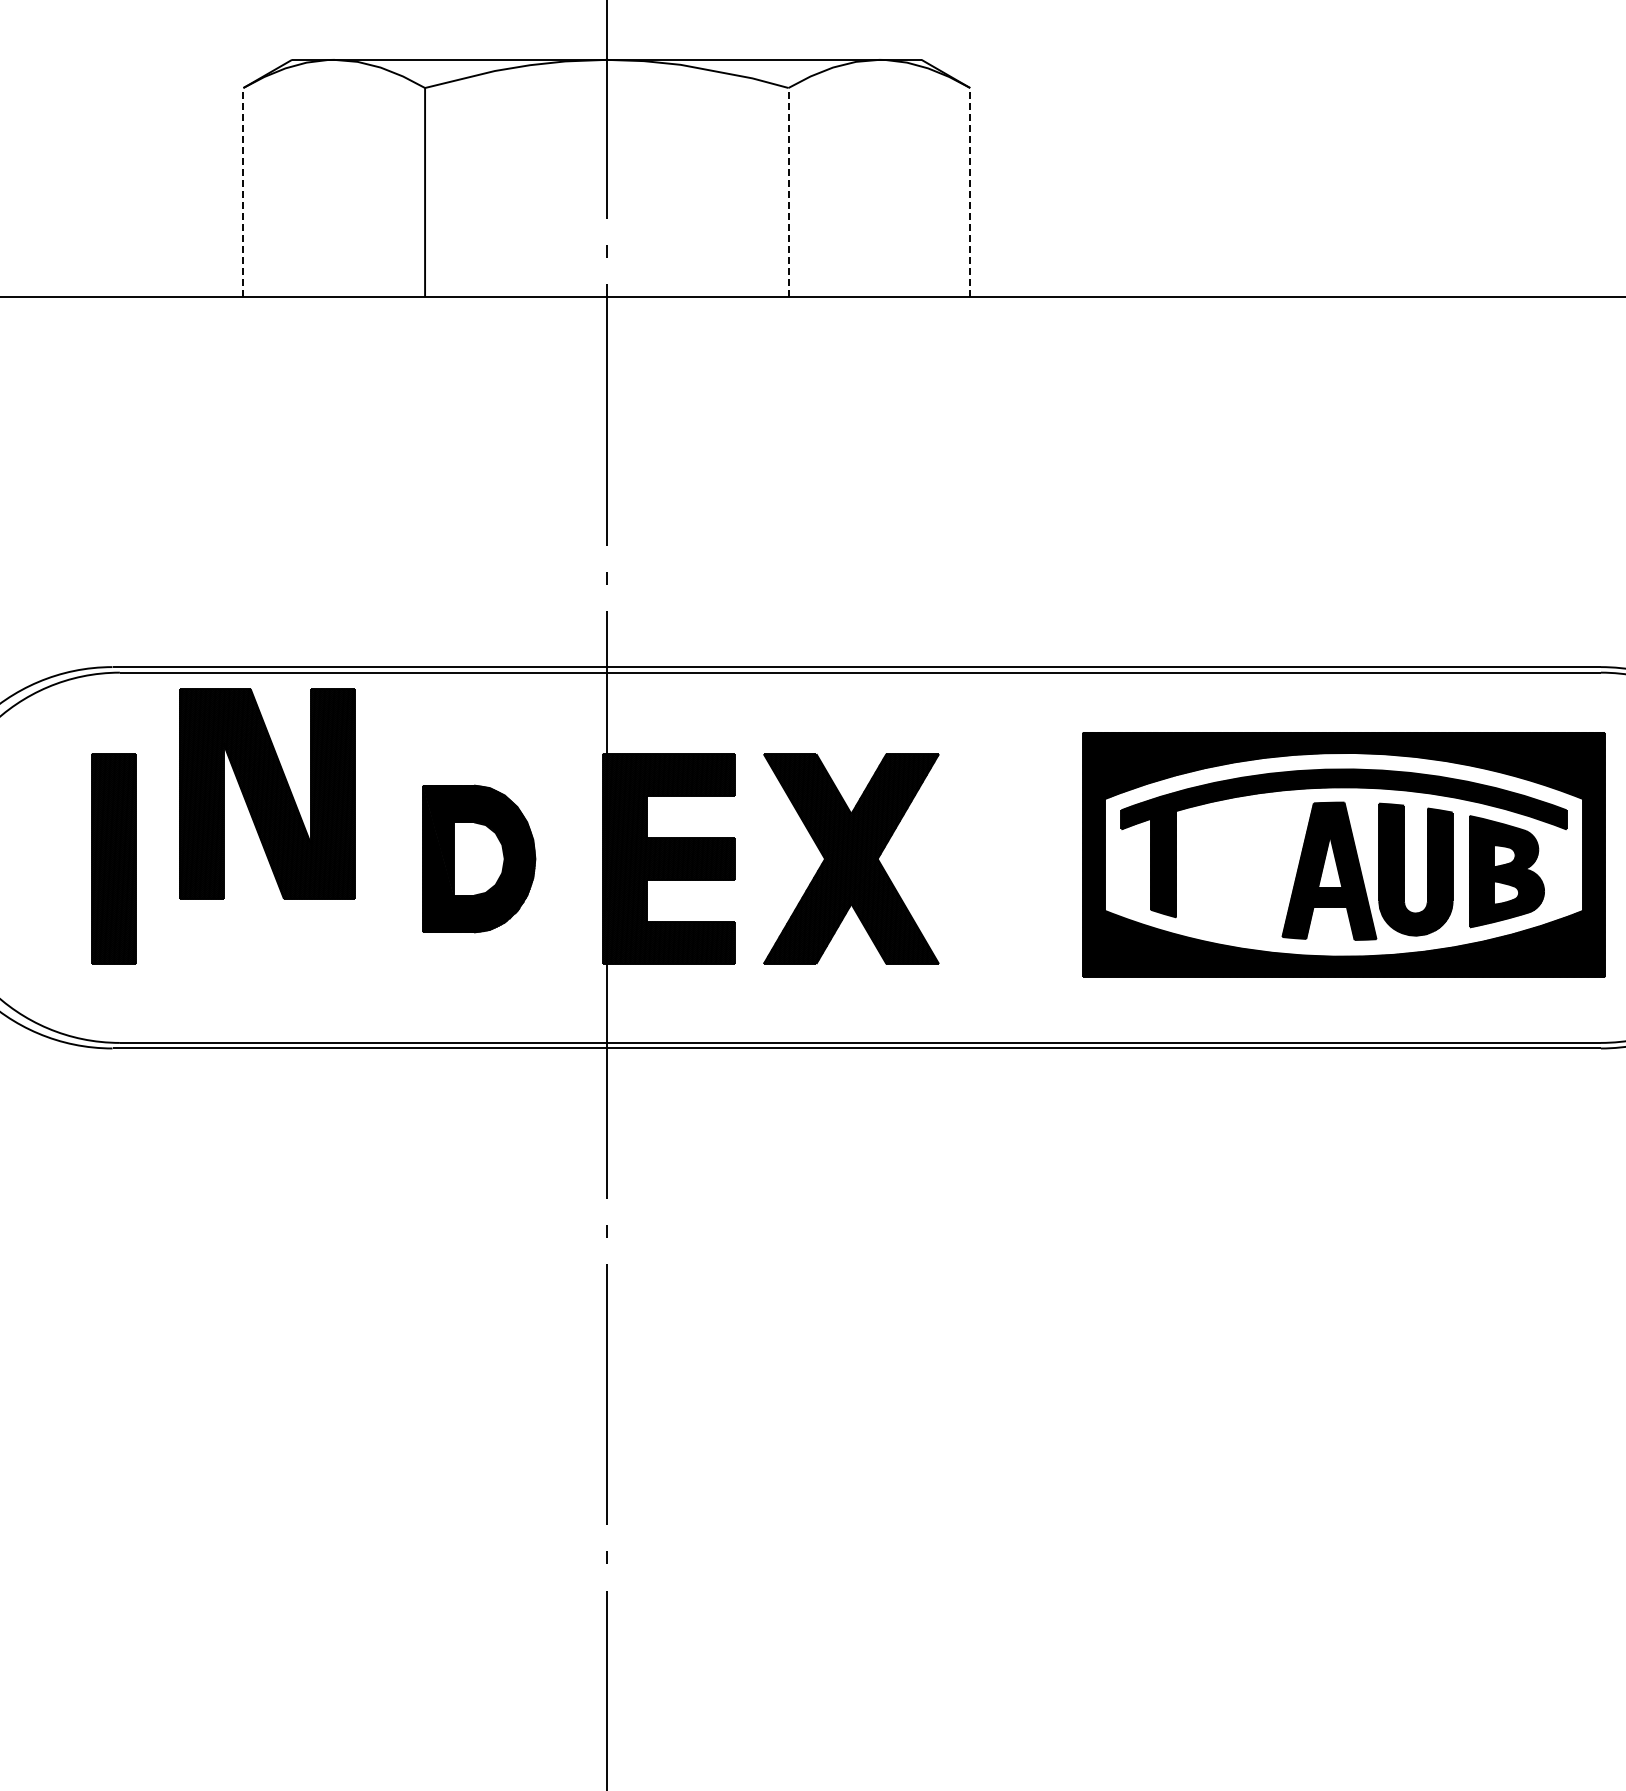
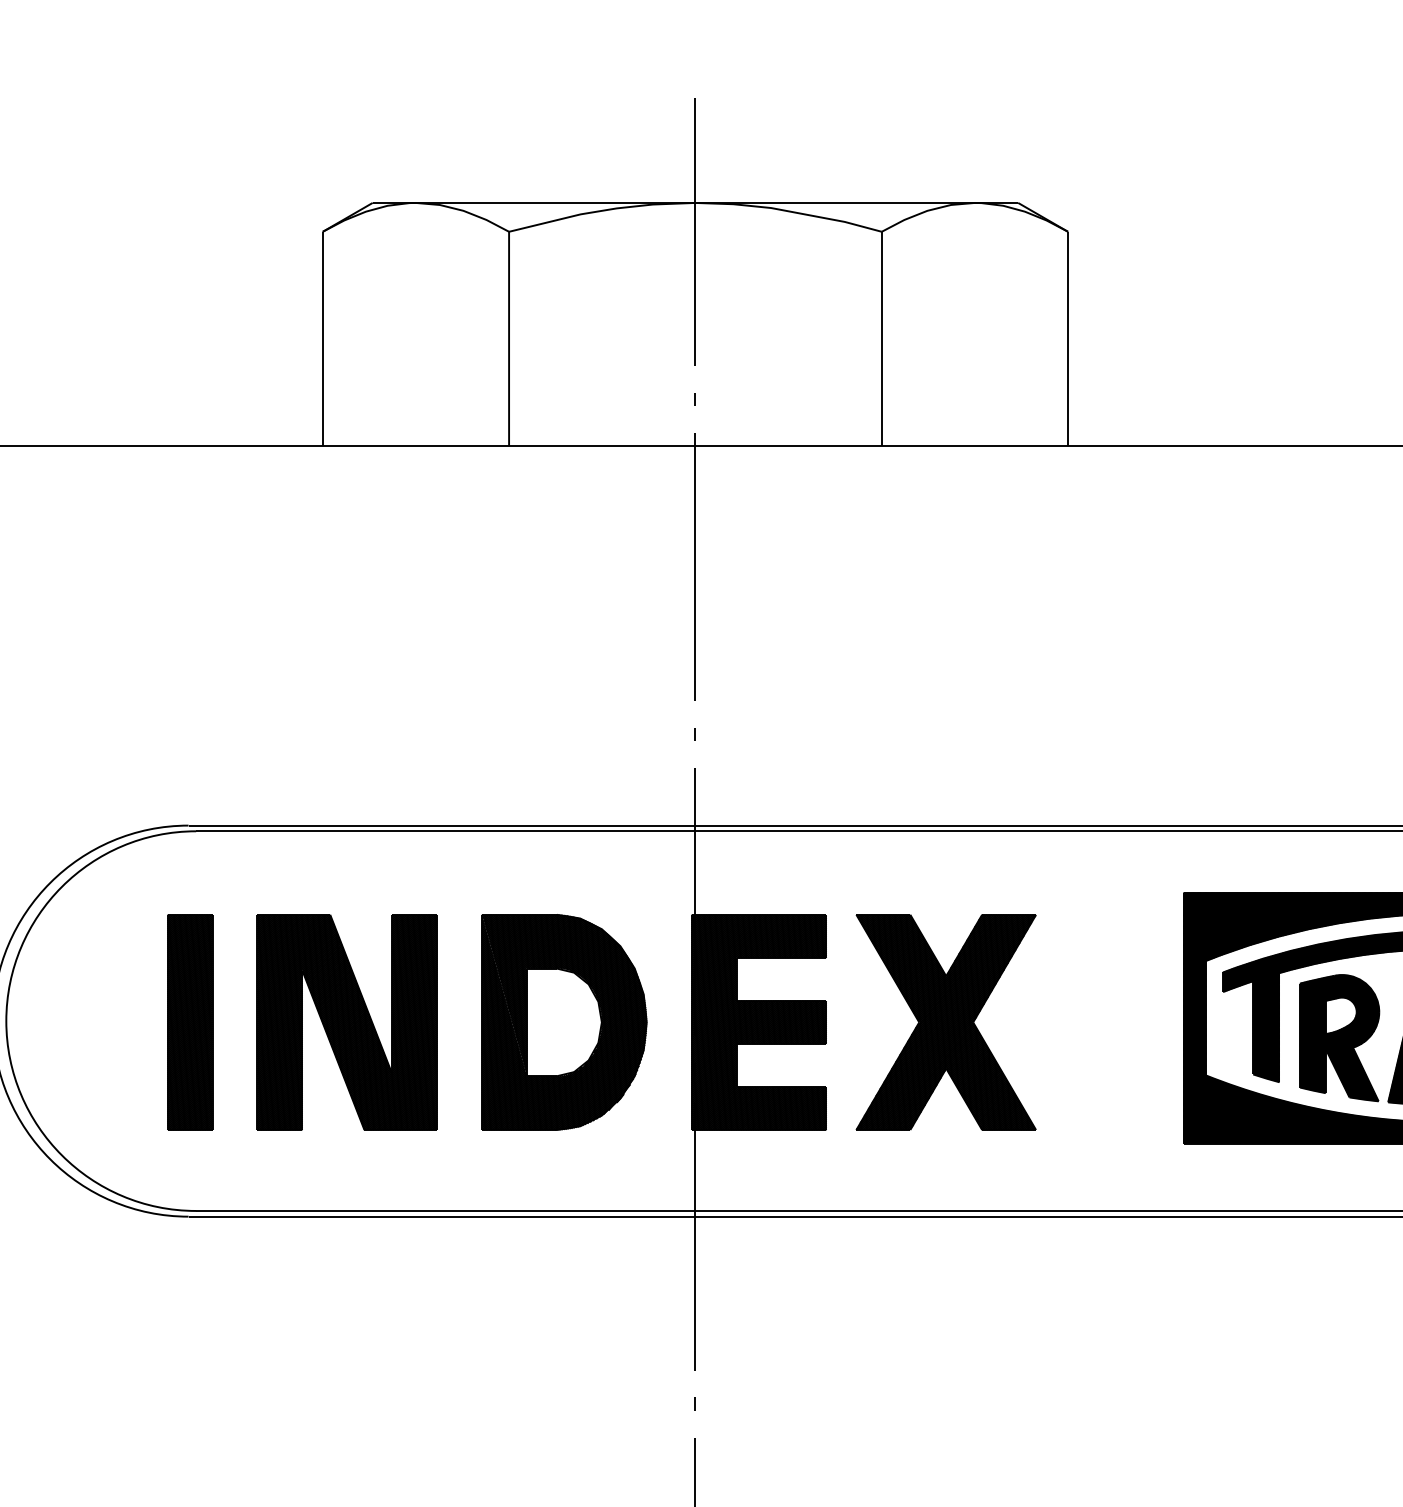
line: (243, 191) -> (322, 337), dashed -> solid
line: (788, 191) -> (881, 337), dashed -> solid
line: (970, 191) -> (1068, 337), dashed -> solid
part: (267, 793) -> (347, 1021), moved
part: (479, 858) -> (564, 1021), size x1.43
part: (1235, 874) -> (1340, 1038), added

